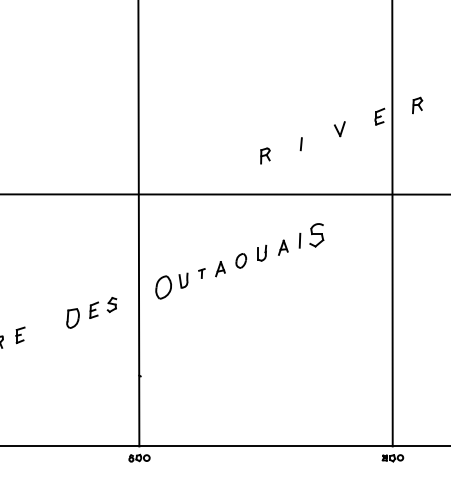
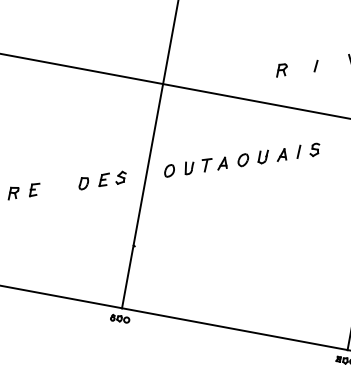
part: (317, 235) -> (315, 150), size x0.62
part: (201, 273) -> (205, 164), size x1.67
part: (162, 287) -> (168, 170), size x0.62
part: (72, 318) -> (83, 183), size x0.71

